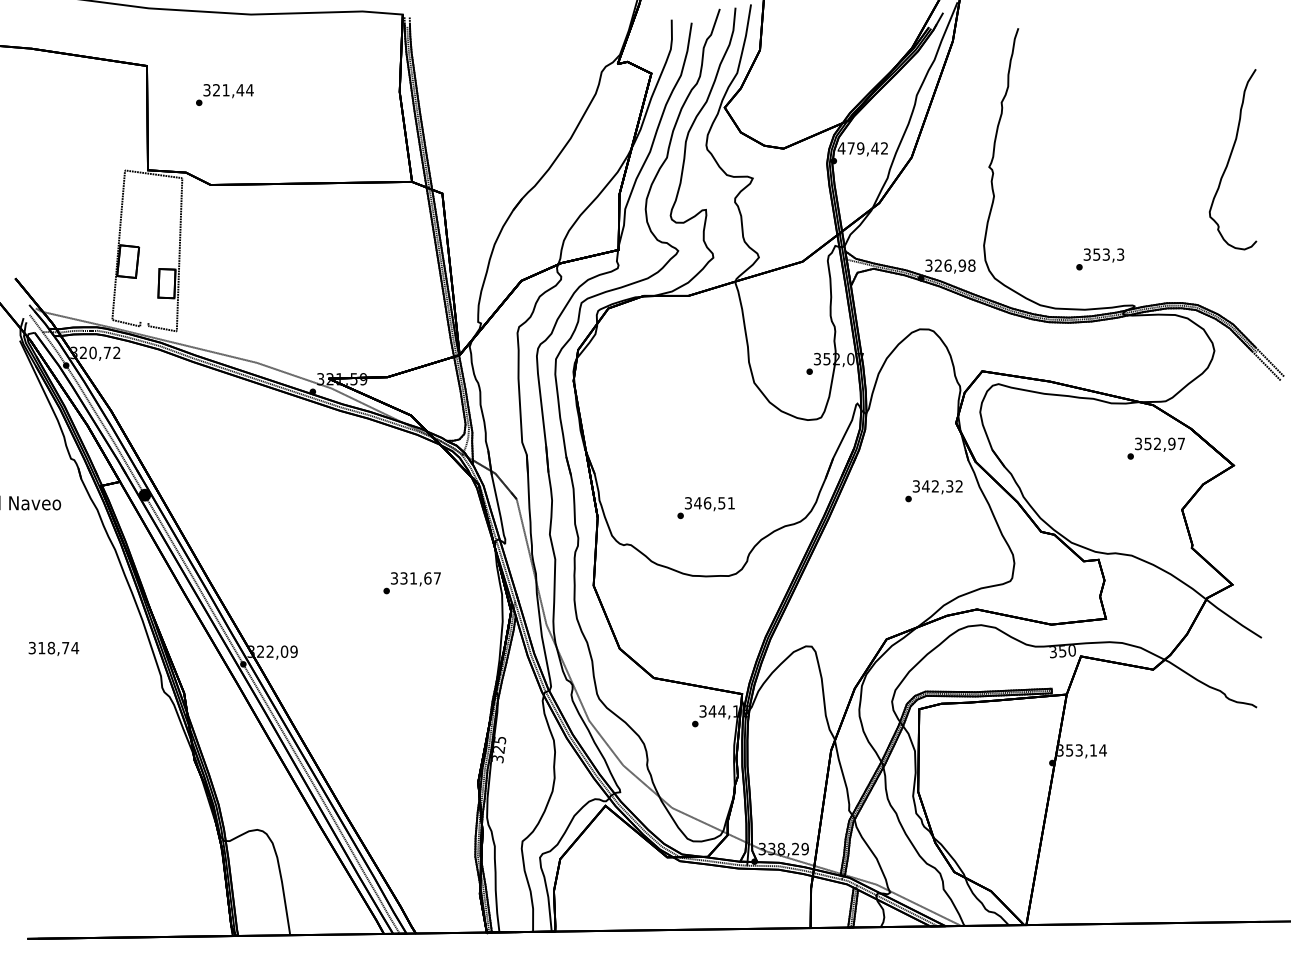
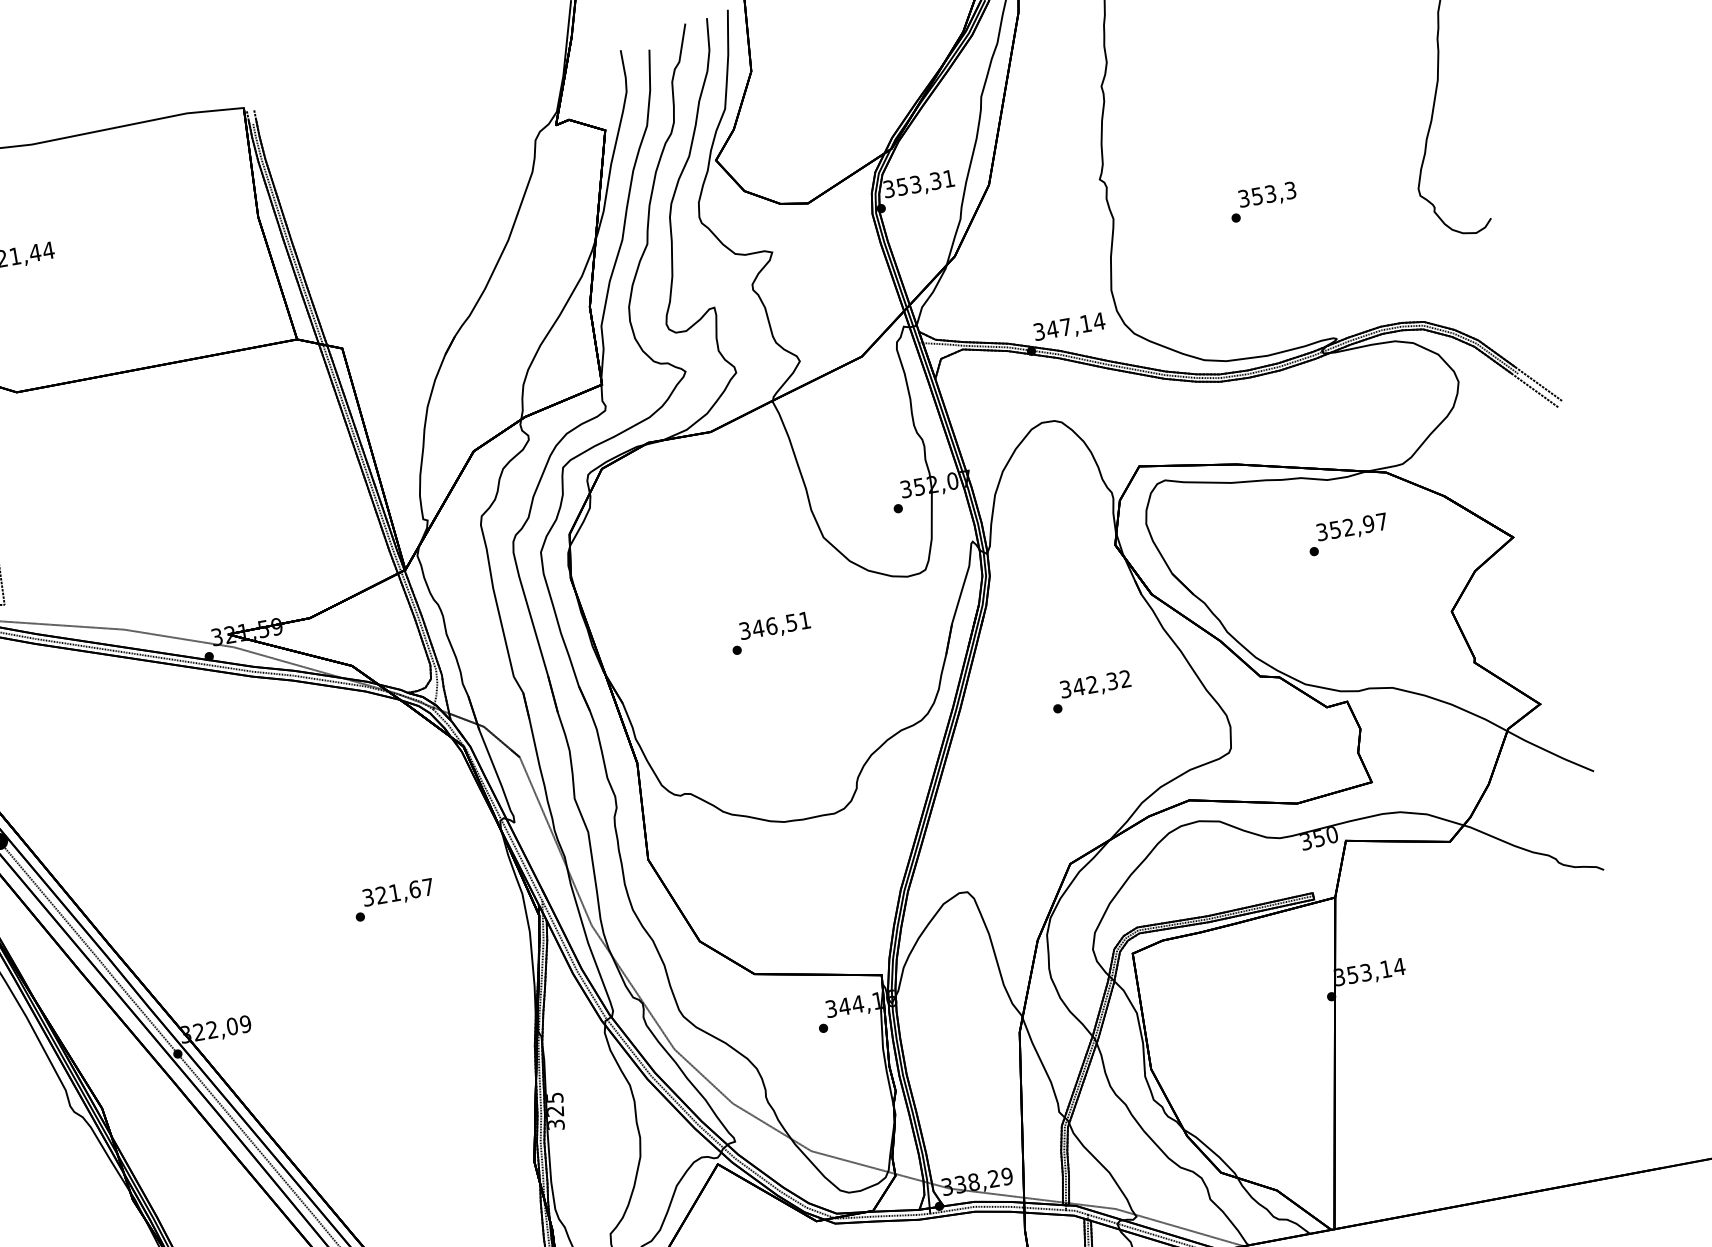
text: (862, 148) -> (918, 184), 479,42 -> 353,31
text: (1100, 259) -> (1263, 202), moved
text: (954, 265) -> (1074, 325), 326,98 -> 347,14
text: (1155, 448) -> (1346, 534), moved
text: (933, 491) -> (1090, 692), moved
text: (705, 508) -> (770, 634), moved
text: (403, 578) -> (380, 895), 331,67 -> 321,67

